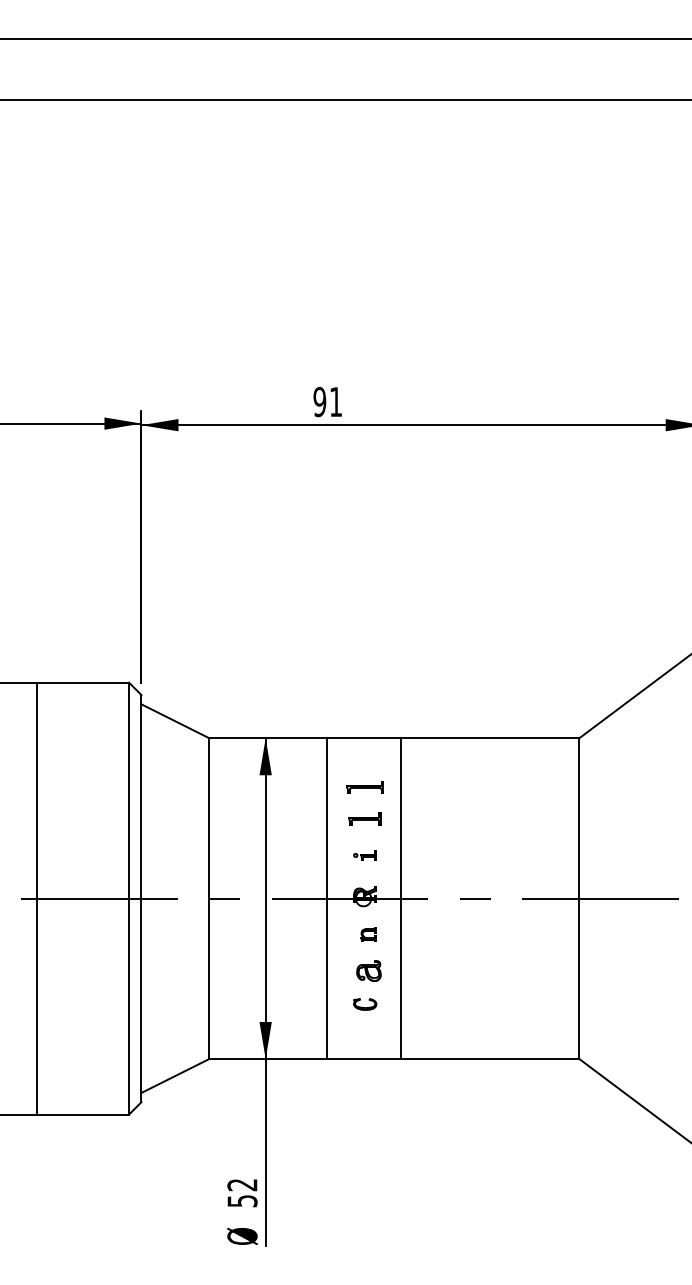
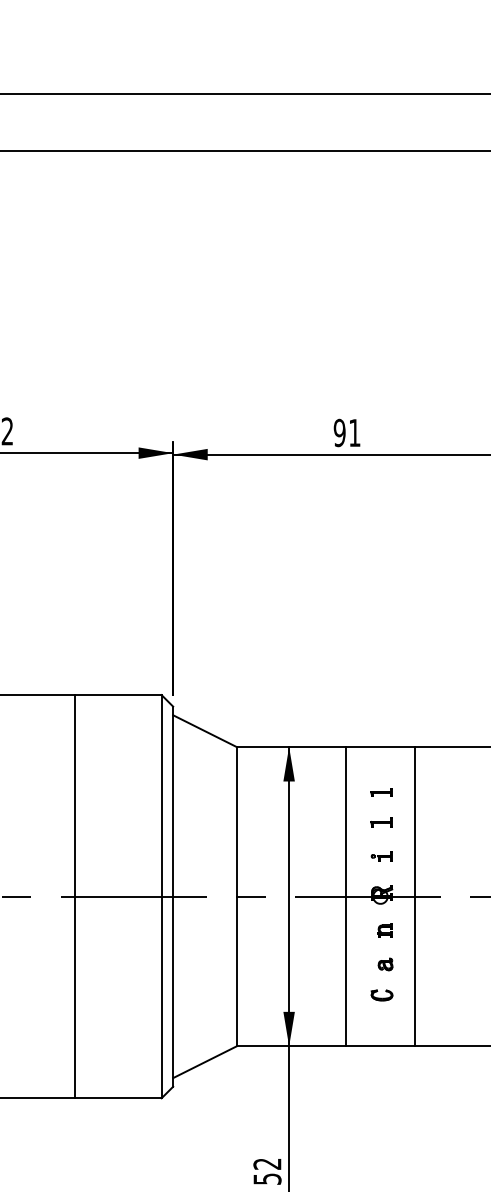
part: (364, 787) -> (381, 792), size x0.62
part: (364, 819) -> (381, 822), size x0.71
part: (368, 971) -> (385, 964), size x0.62

